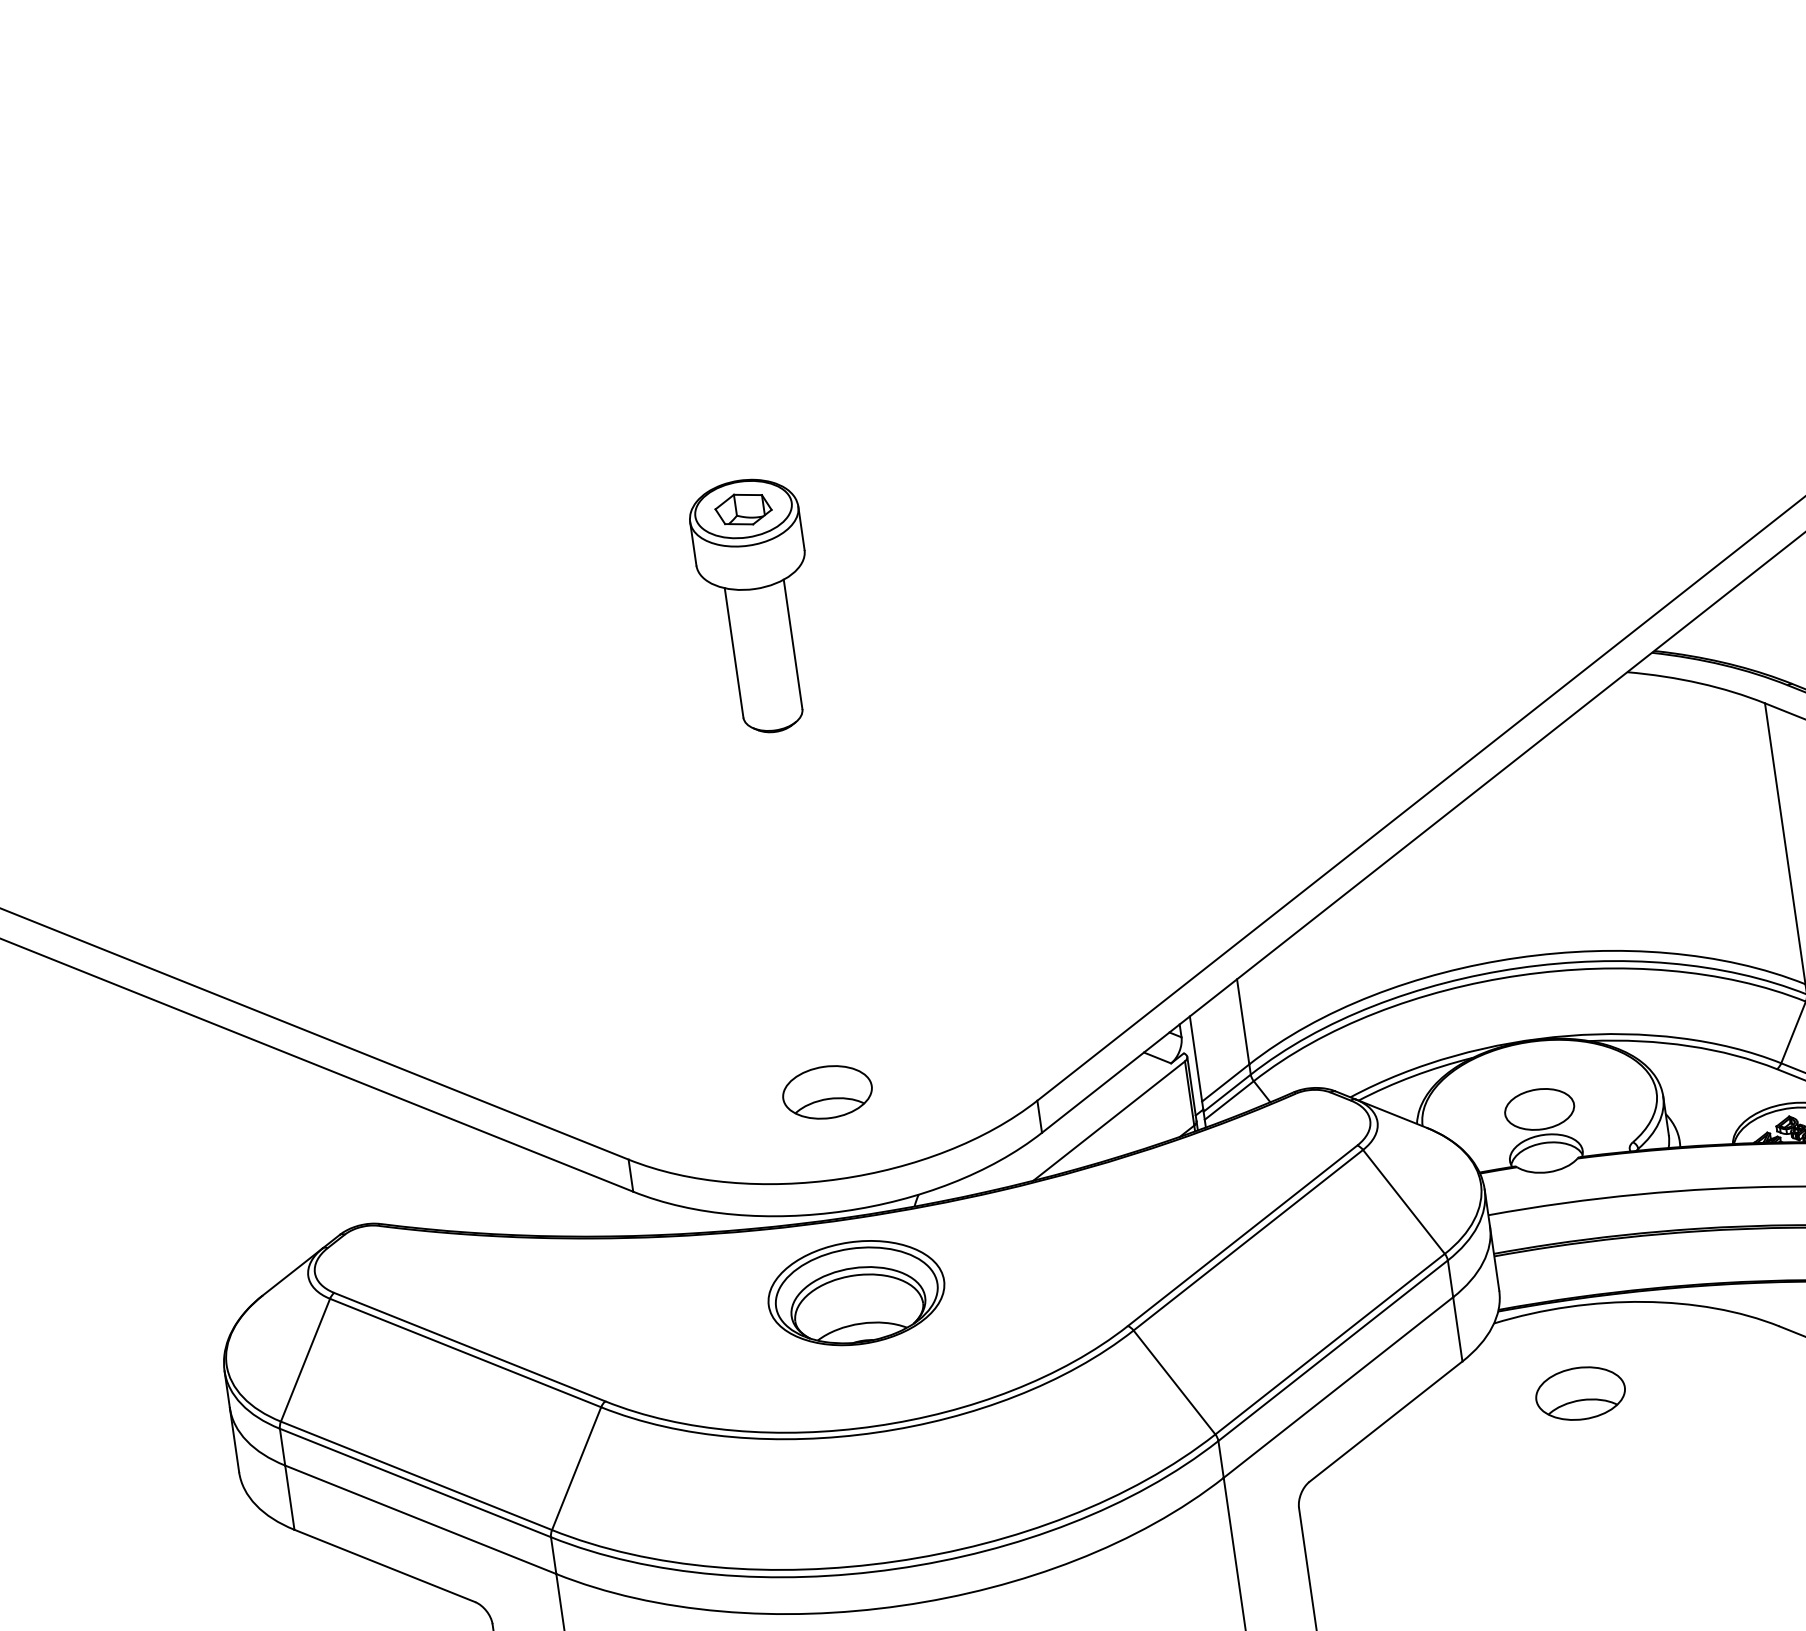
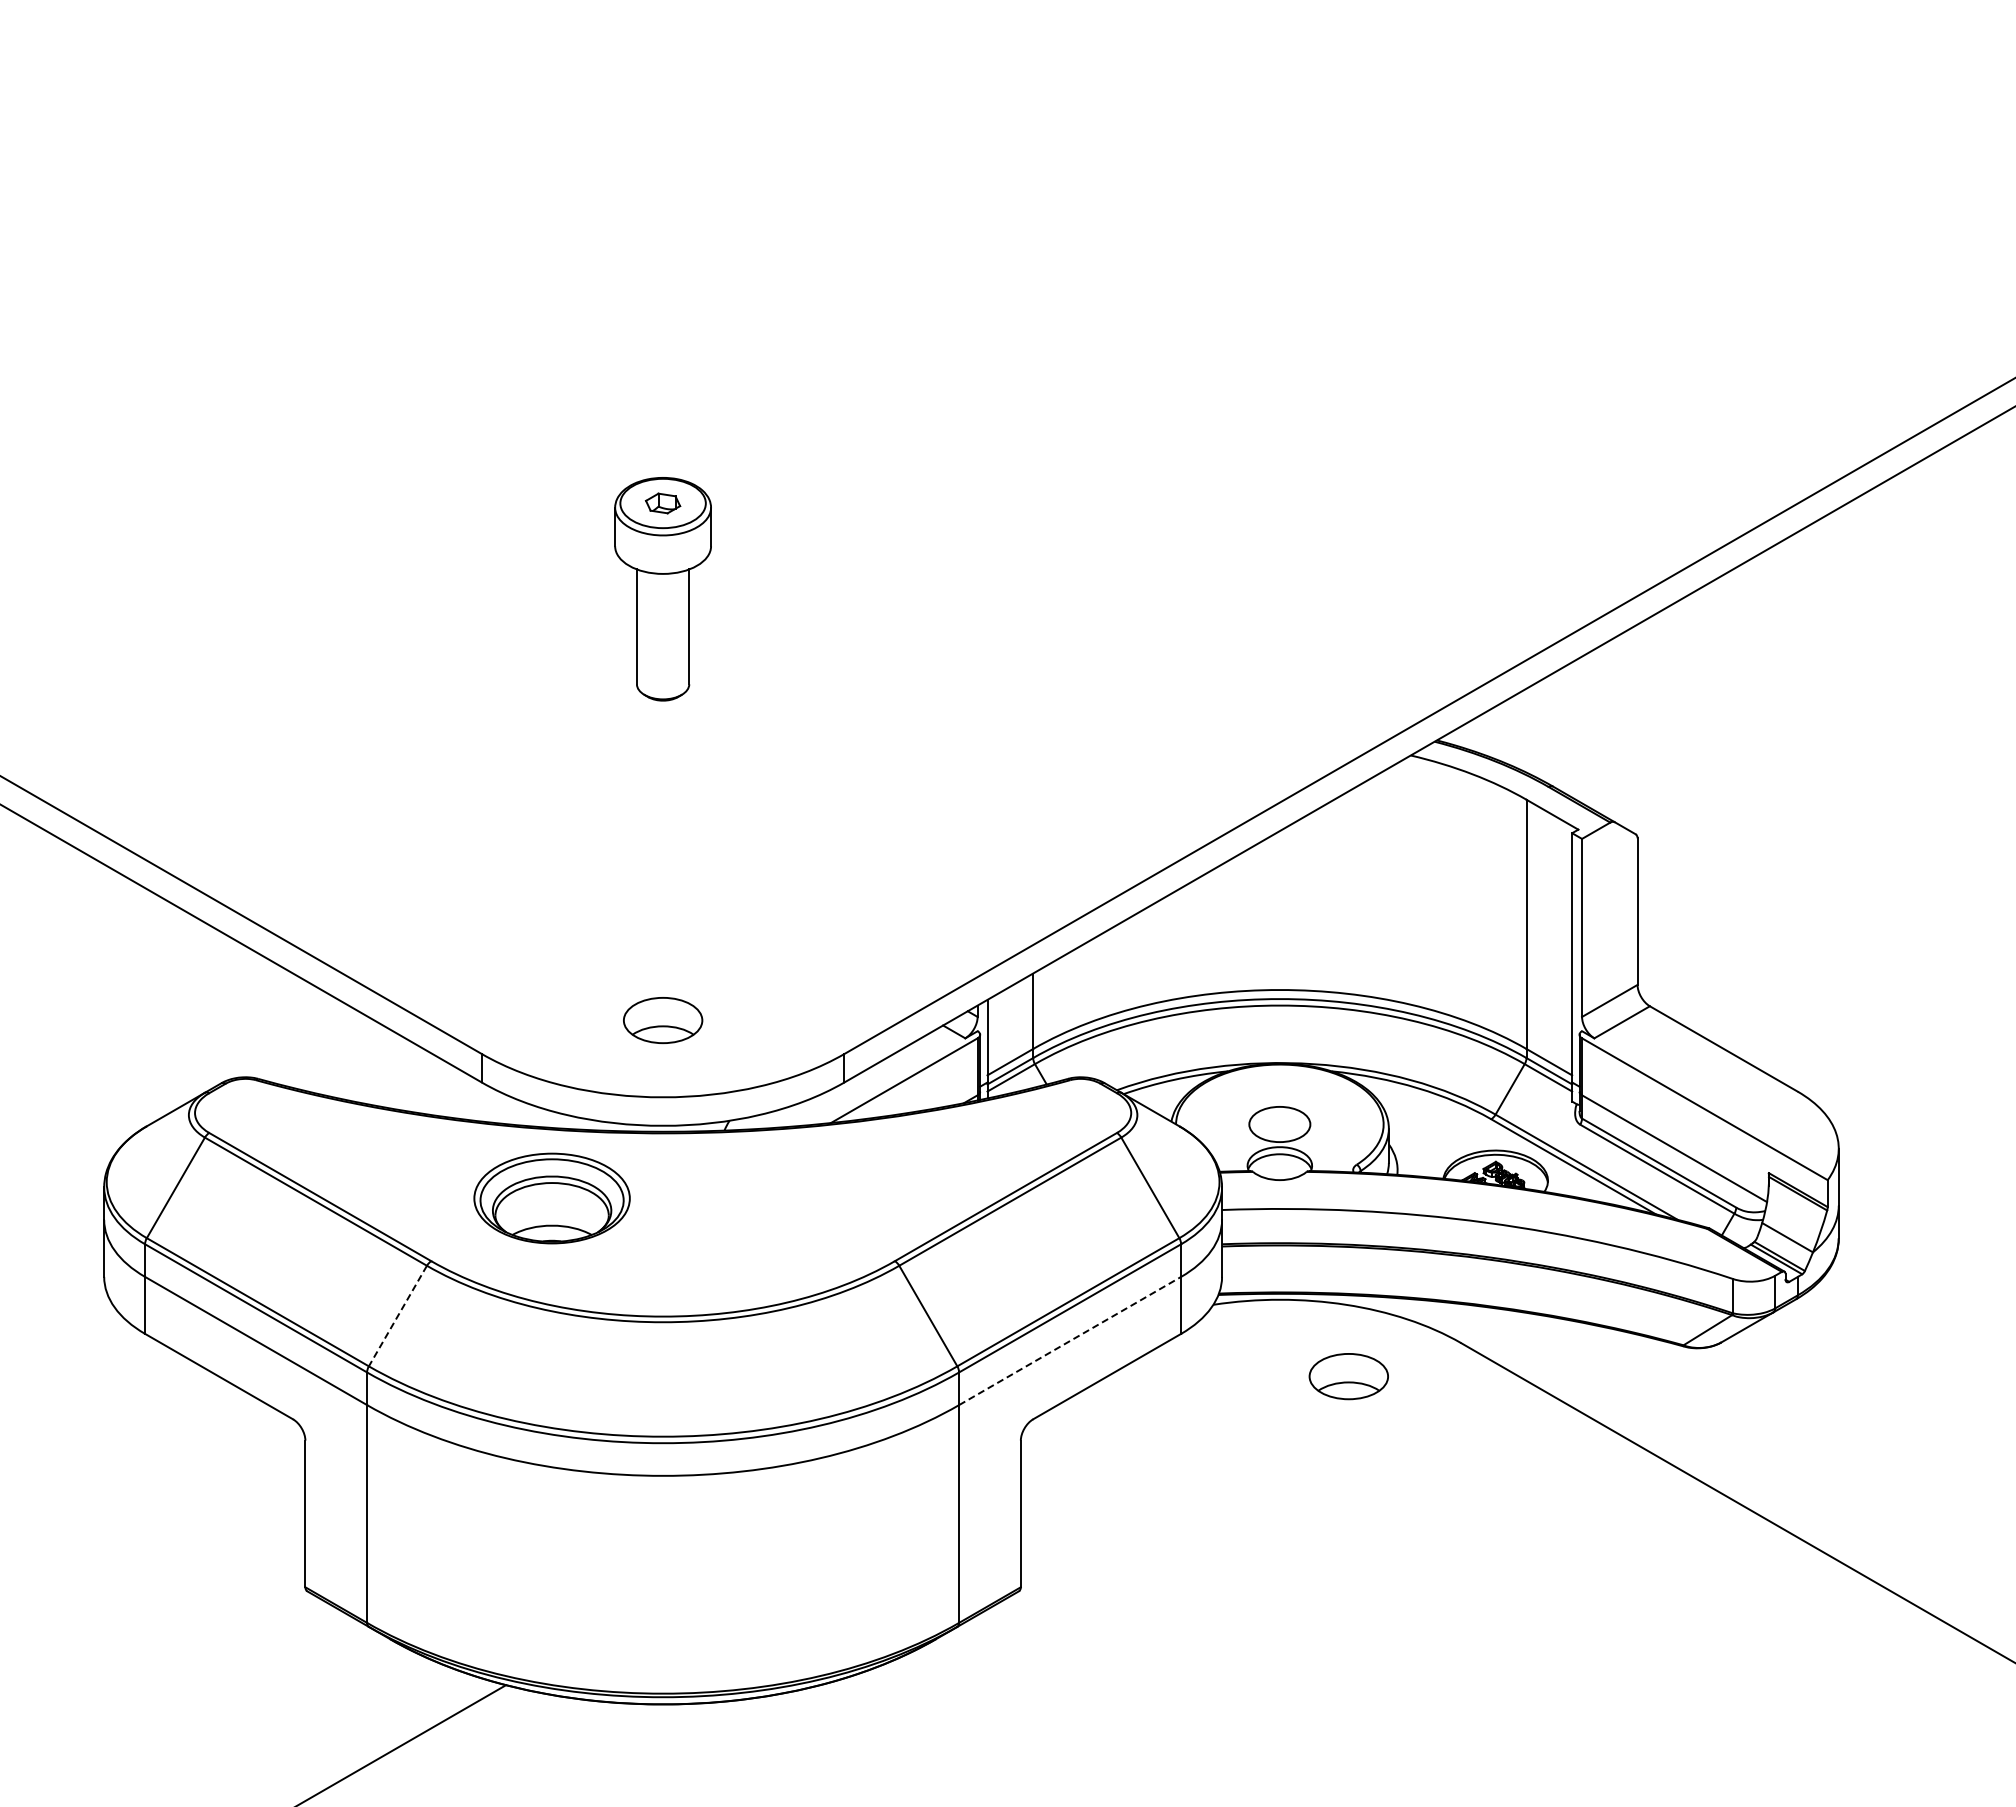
part: (742, 509) -> (662, 503), size x0.7
part: (855, 1293) -> (551, 1198), moved
line: (1338, 1386) -> (1070, 1340), solid -> dashed
part: (1580, 1393) -> (1348, 1376), moved
line: (576, 1469) -> (397, 1316), solid -> dashed

